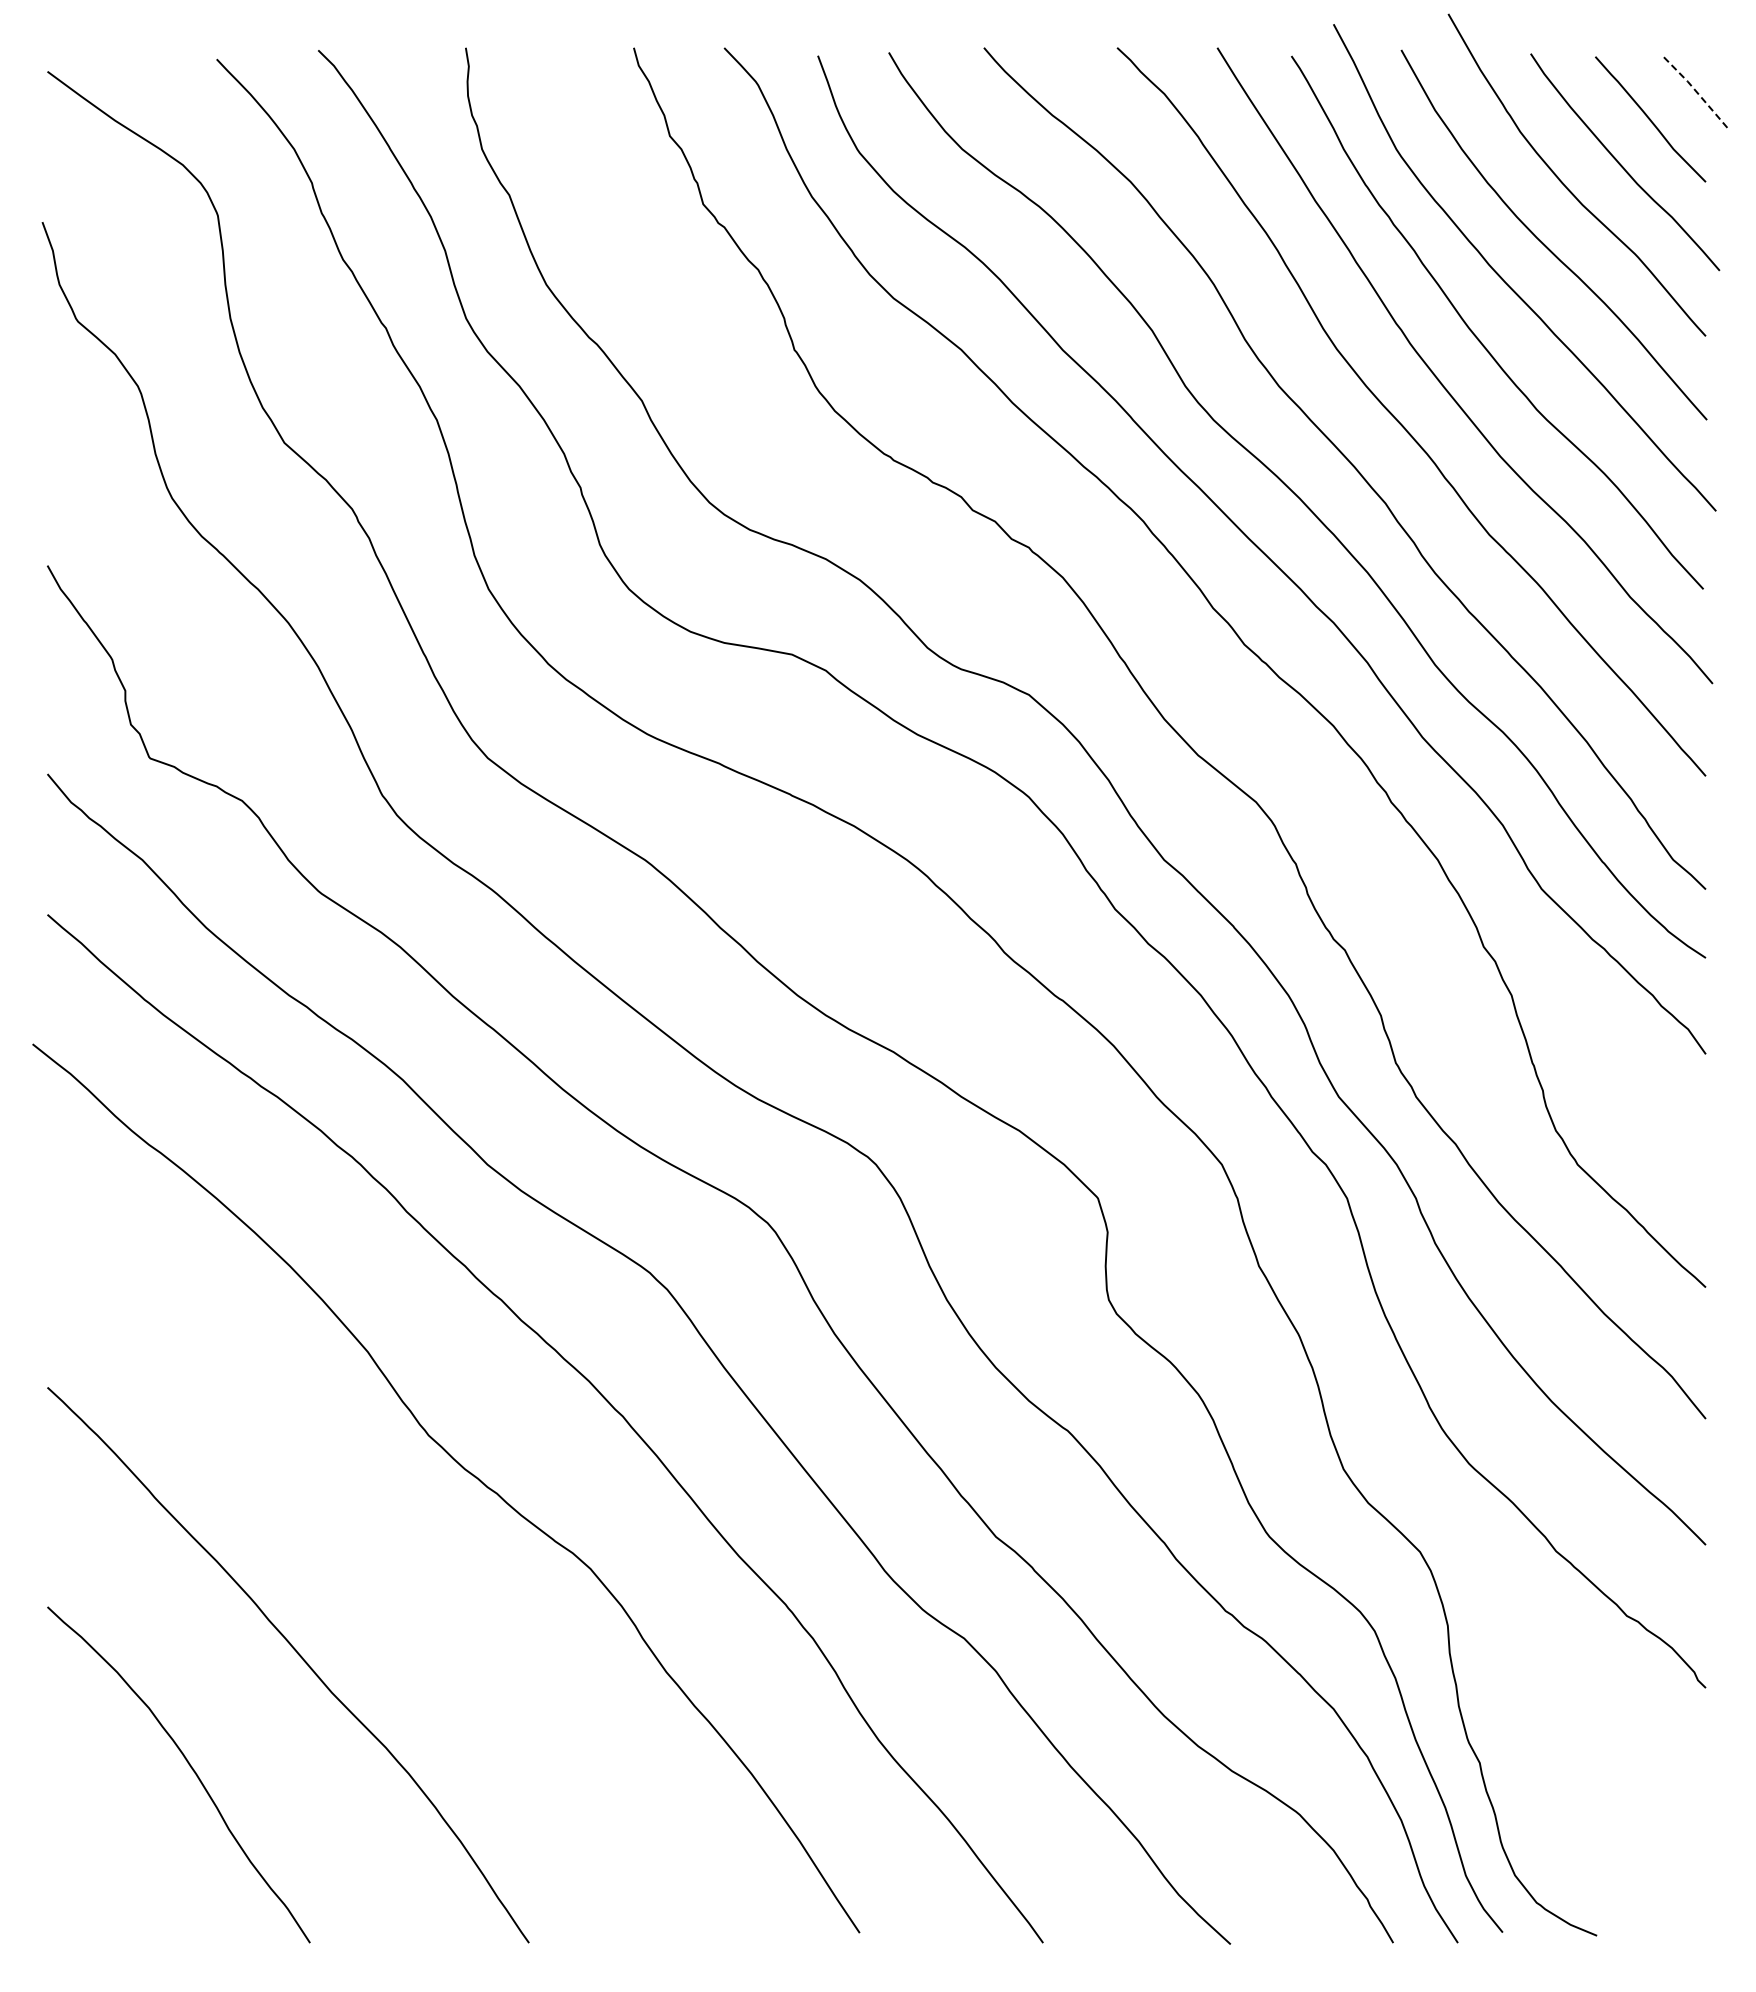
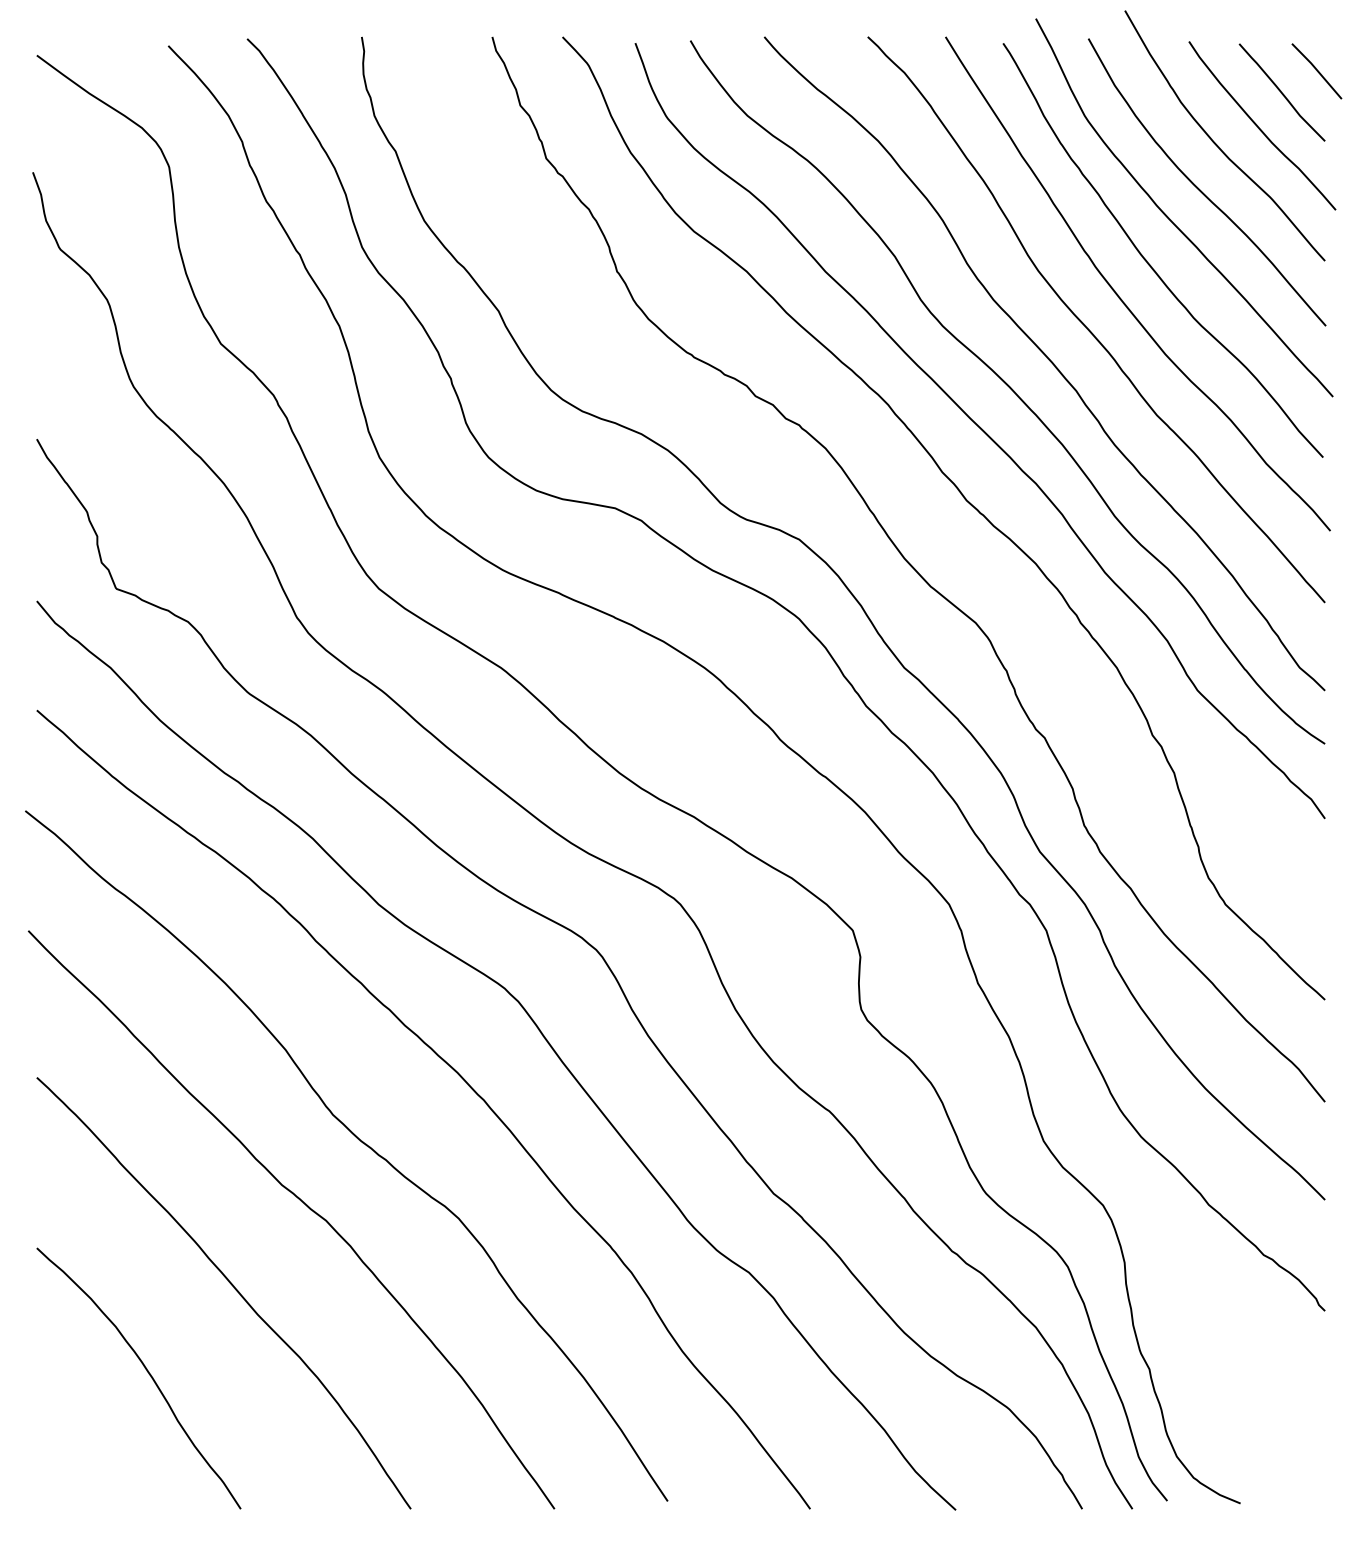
line: (1695, 90) -> (1317, 70), dashed -> solid
curve: (393, 1552) -> (305, 1205), added

